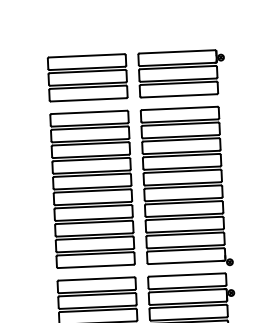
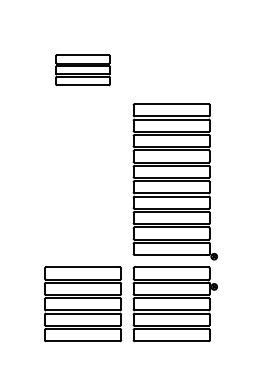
part: (181, 72) -> (174, 69), removed
part: (87, 77) -> (82, 69), size x0.7
part: (92, 189) -> (82, 179), removed

